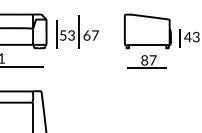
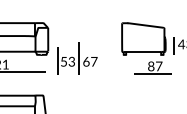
part: (77, 31) -> (77, 58), moved
part: (146, 61) -> (152, 67), moved

